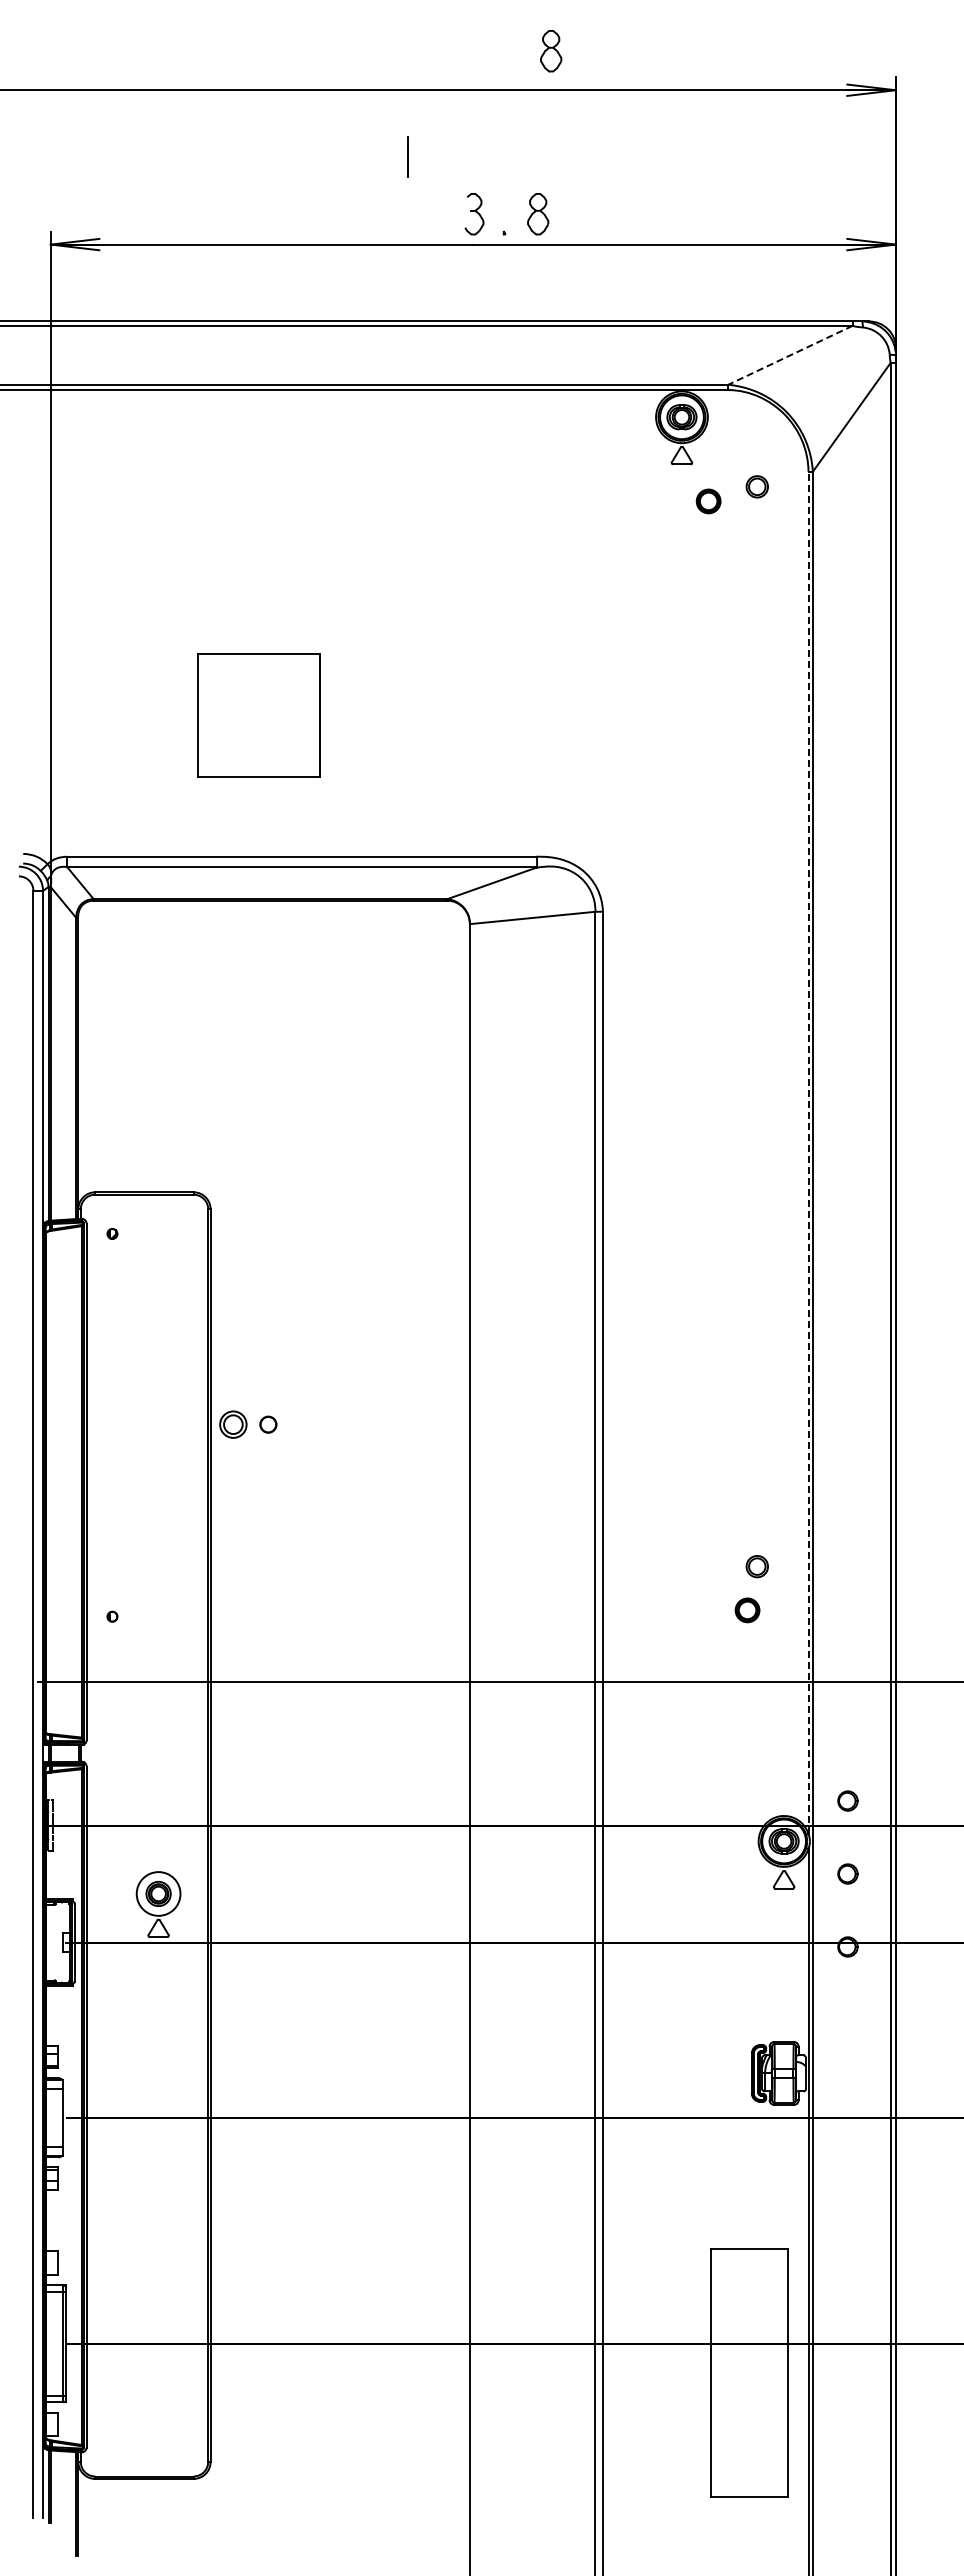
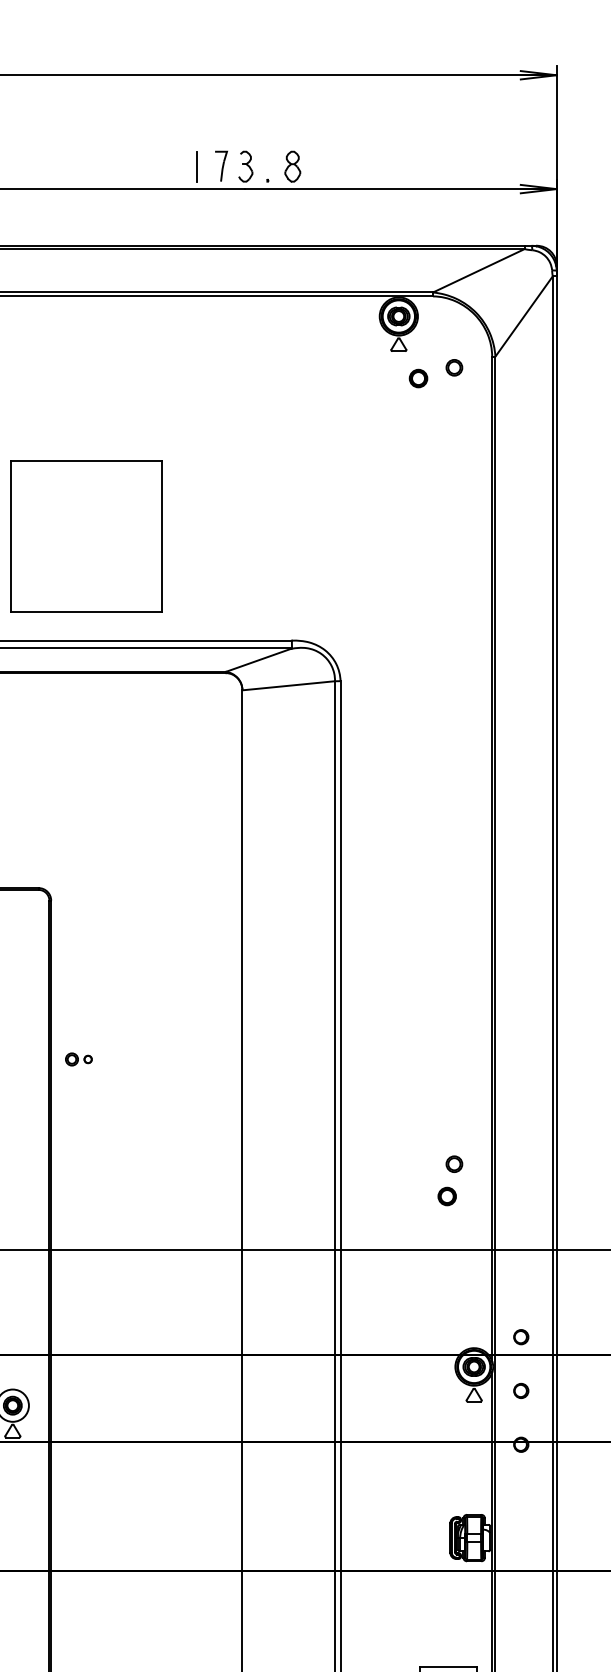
part: (551, 51) -> (302, 46), removed
line: (407, 156) -> (196, 166), moved
part: (441, 213) -> (221, 166), added
line: (790, 355) -> (478, 270), dashed -> solid
part: (258, 715) -> (86, 536), size x1.67
line: (808, 1152) -> (492, 858), dashed -> solid
part: (247, 1424) -> (78, 1059), size x0.62

